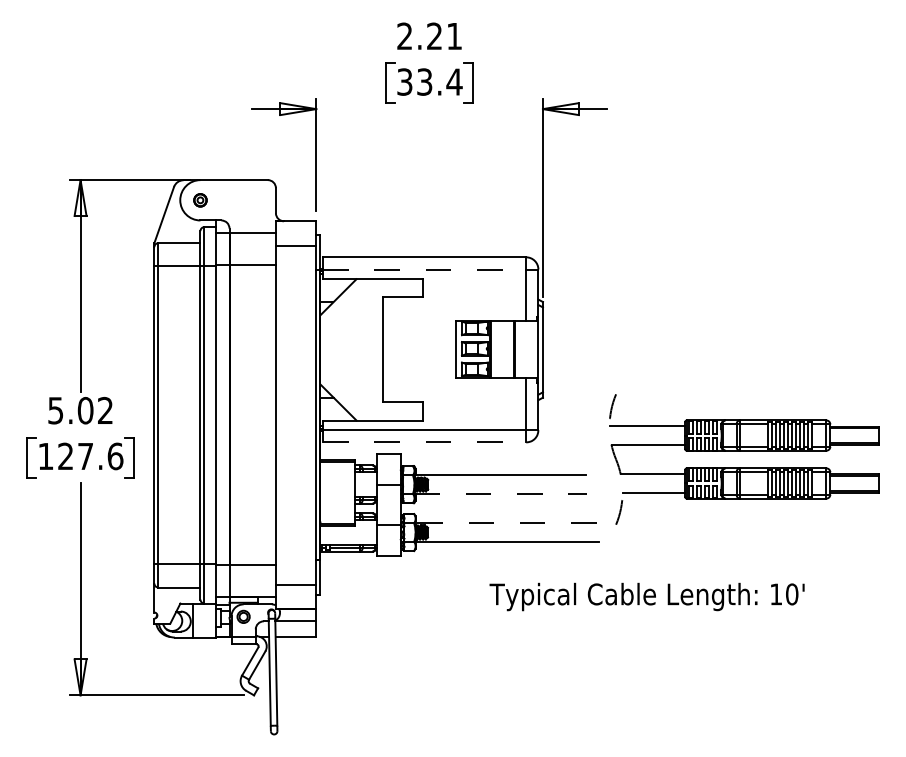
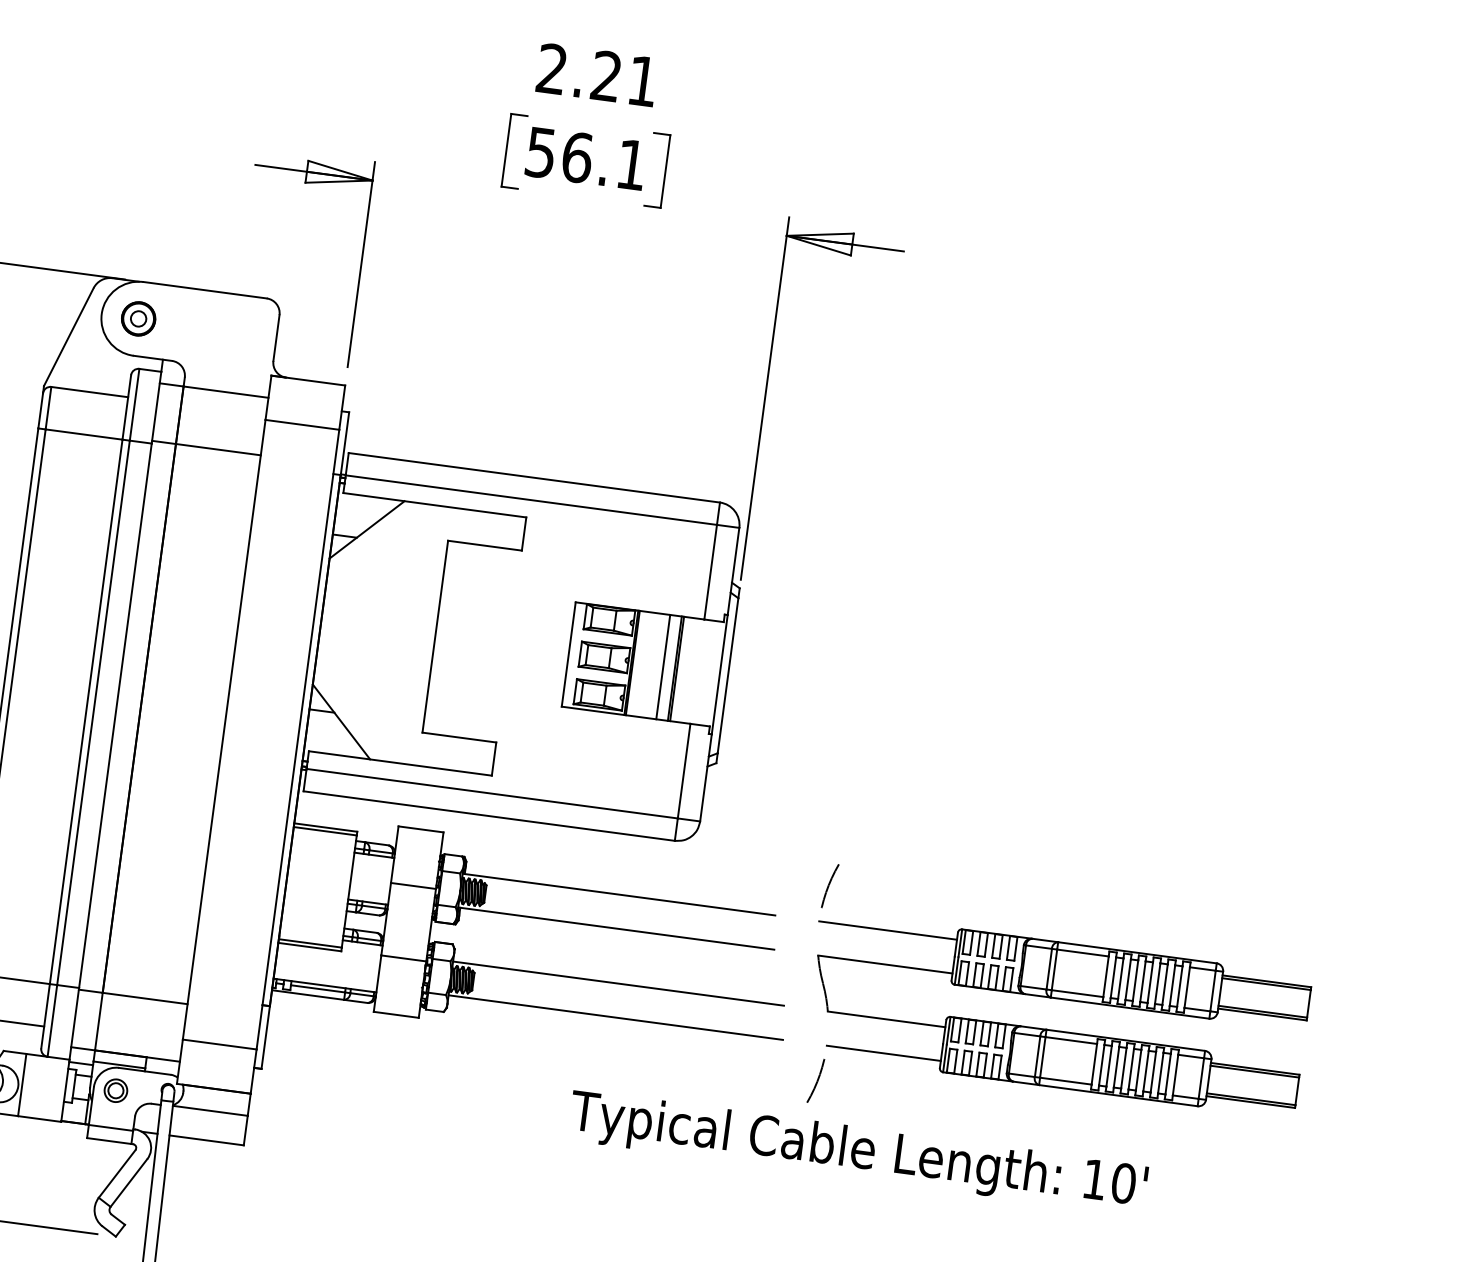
text: (430, 81) -> (587, 157), 33.4 -> 56.1
part: (200, 200) -> (138, 319), size x1.43
line: (424, 269) -> (531, 500), dashed -> solid
line: (507, 349) -> (663, 666), added
line: (424, 442) -> (488, 816), dashed -> solid
part: (744, 451) -> (1059, 1000), moved
line: (501, 493) -> (617, 928), dashed -> solid
line: (506, 523) -> (619, 984), dashed -> solid

